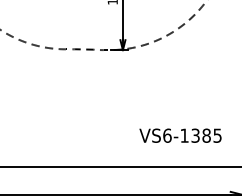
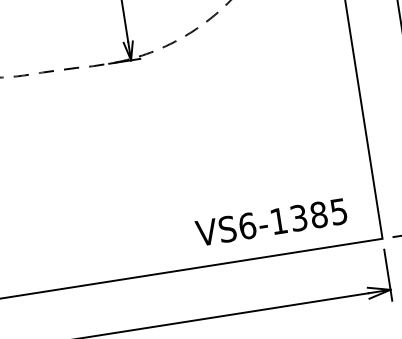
text: (180, 135) -> (271, 221), moved

